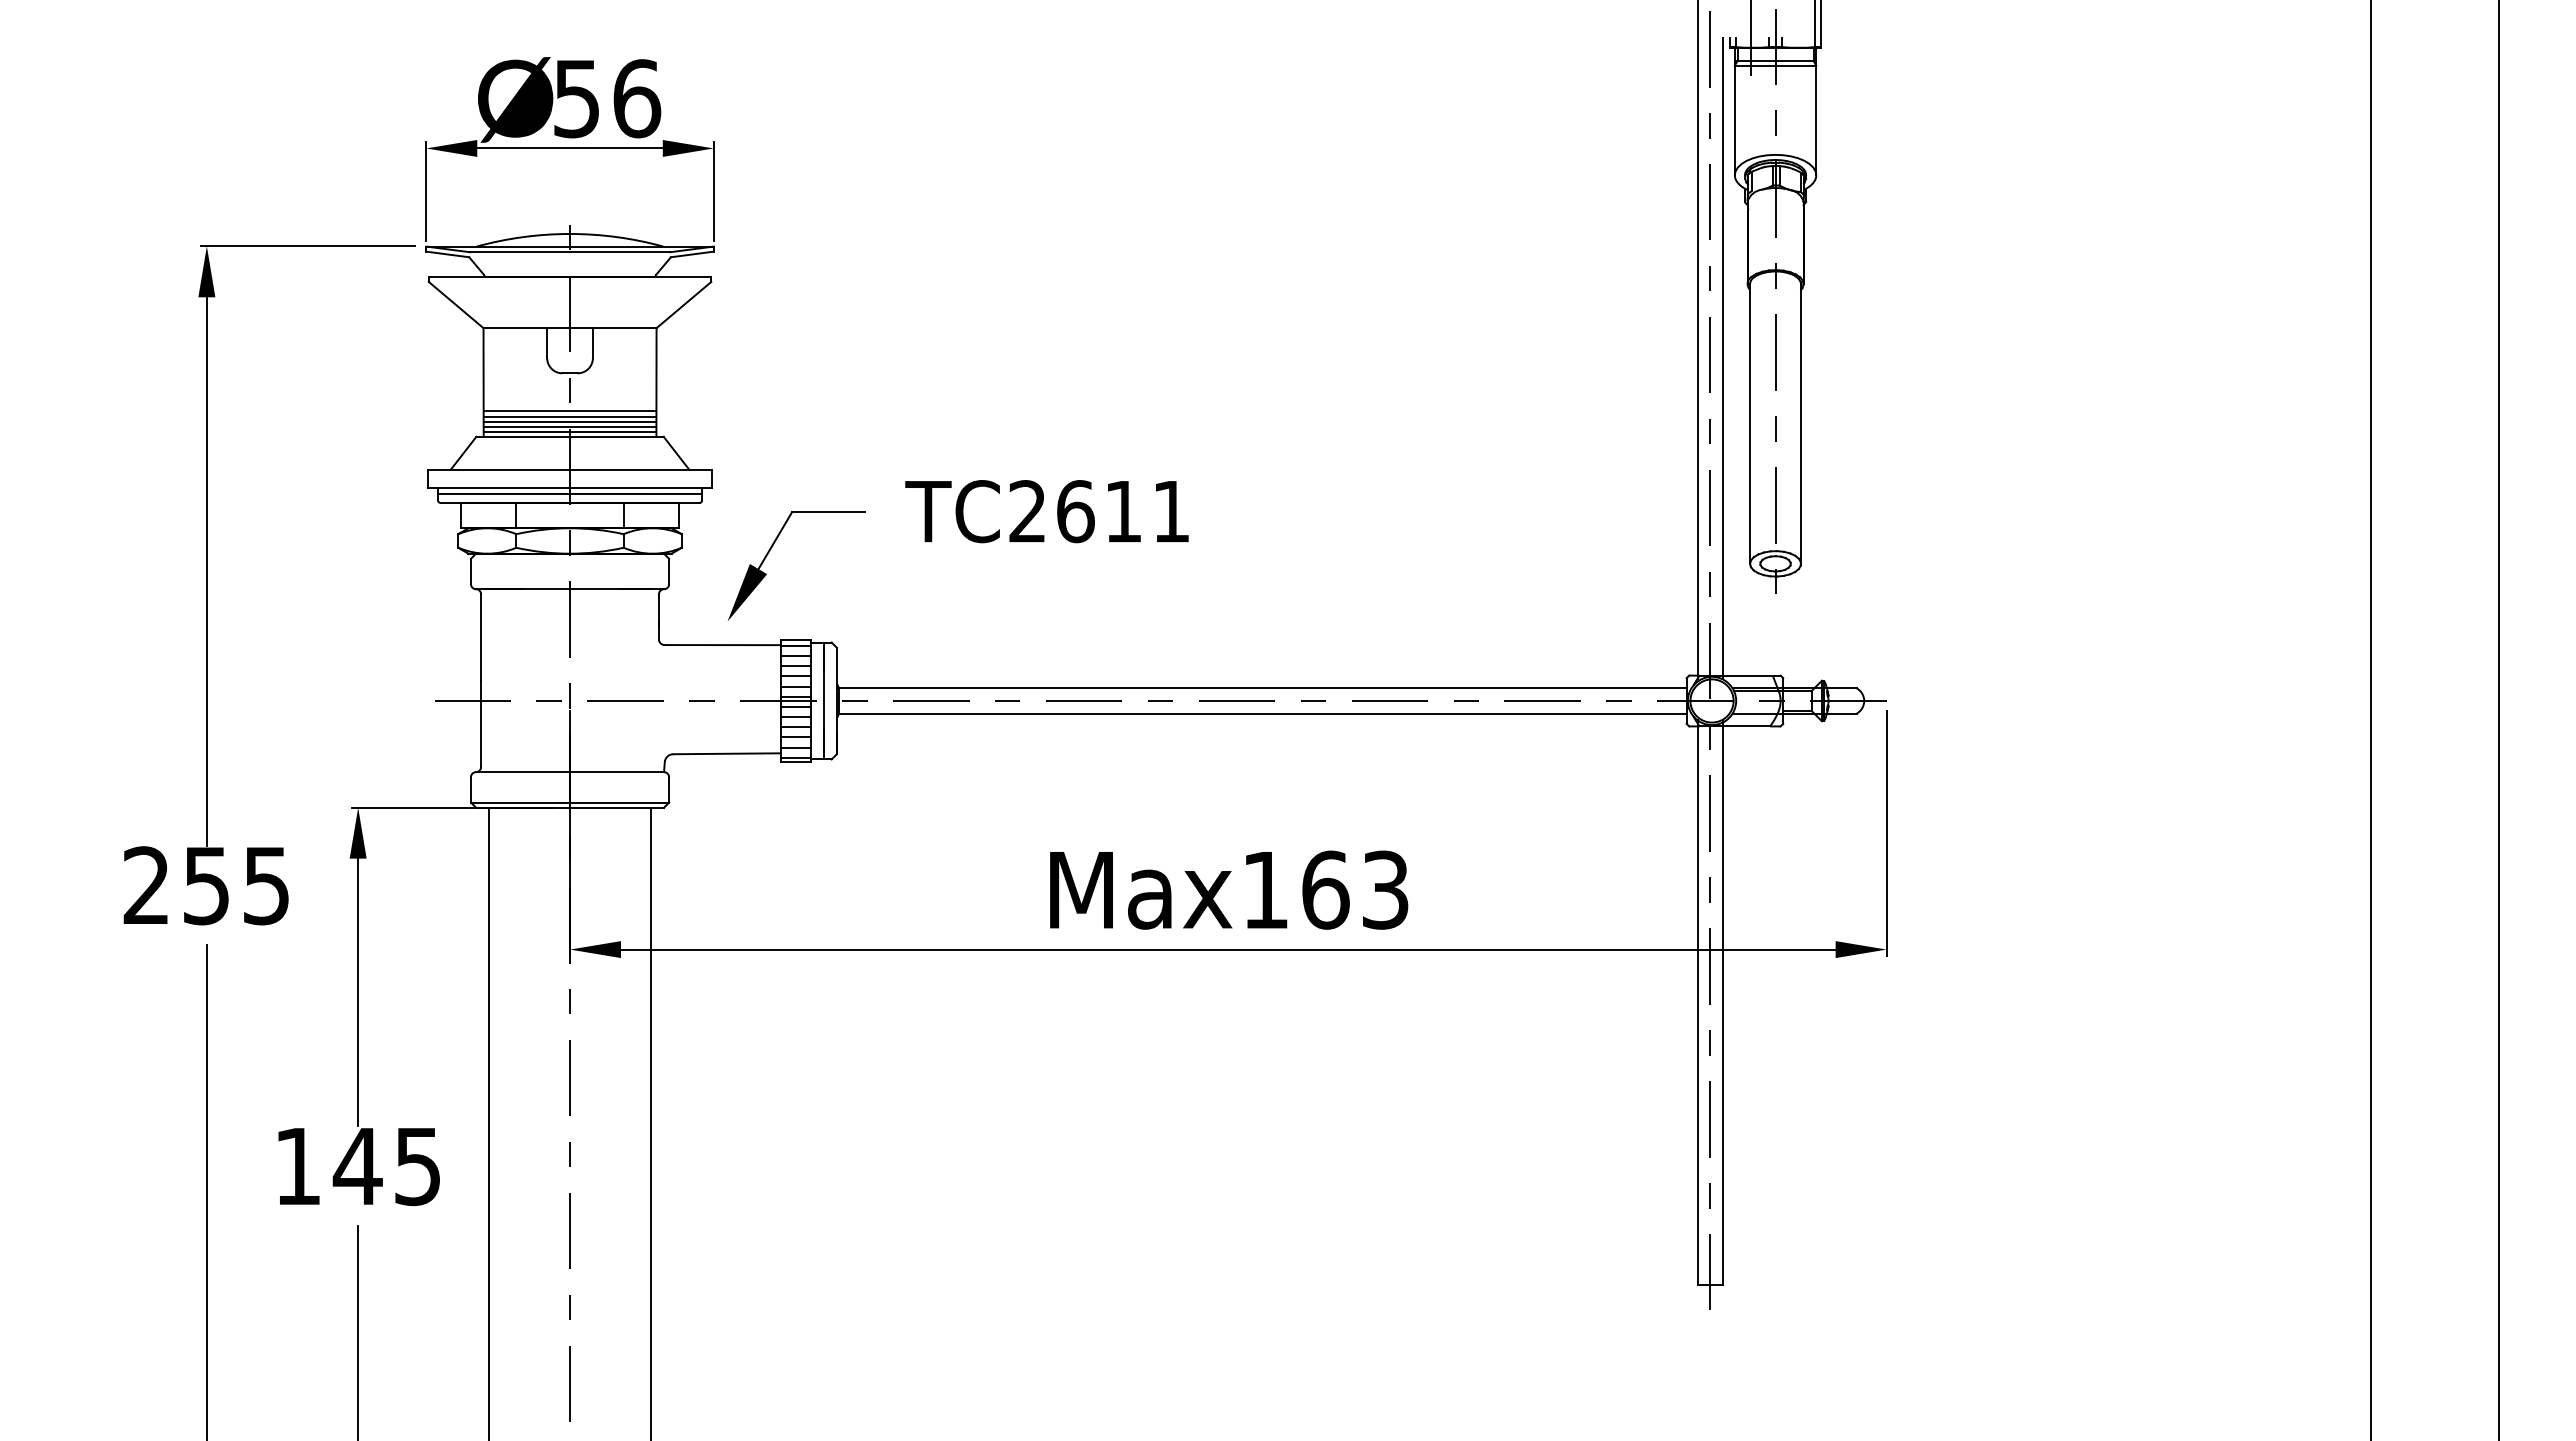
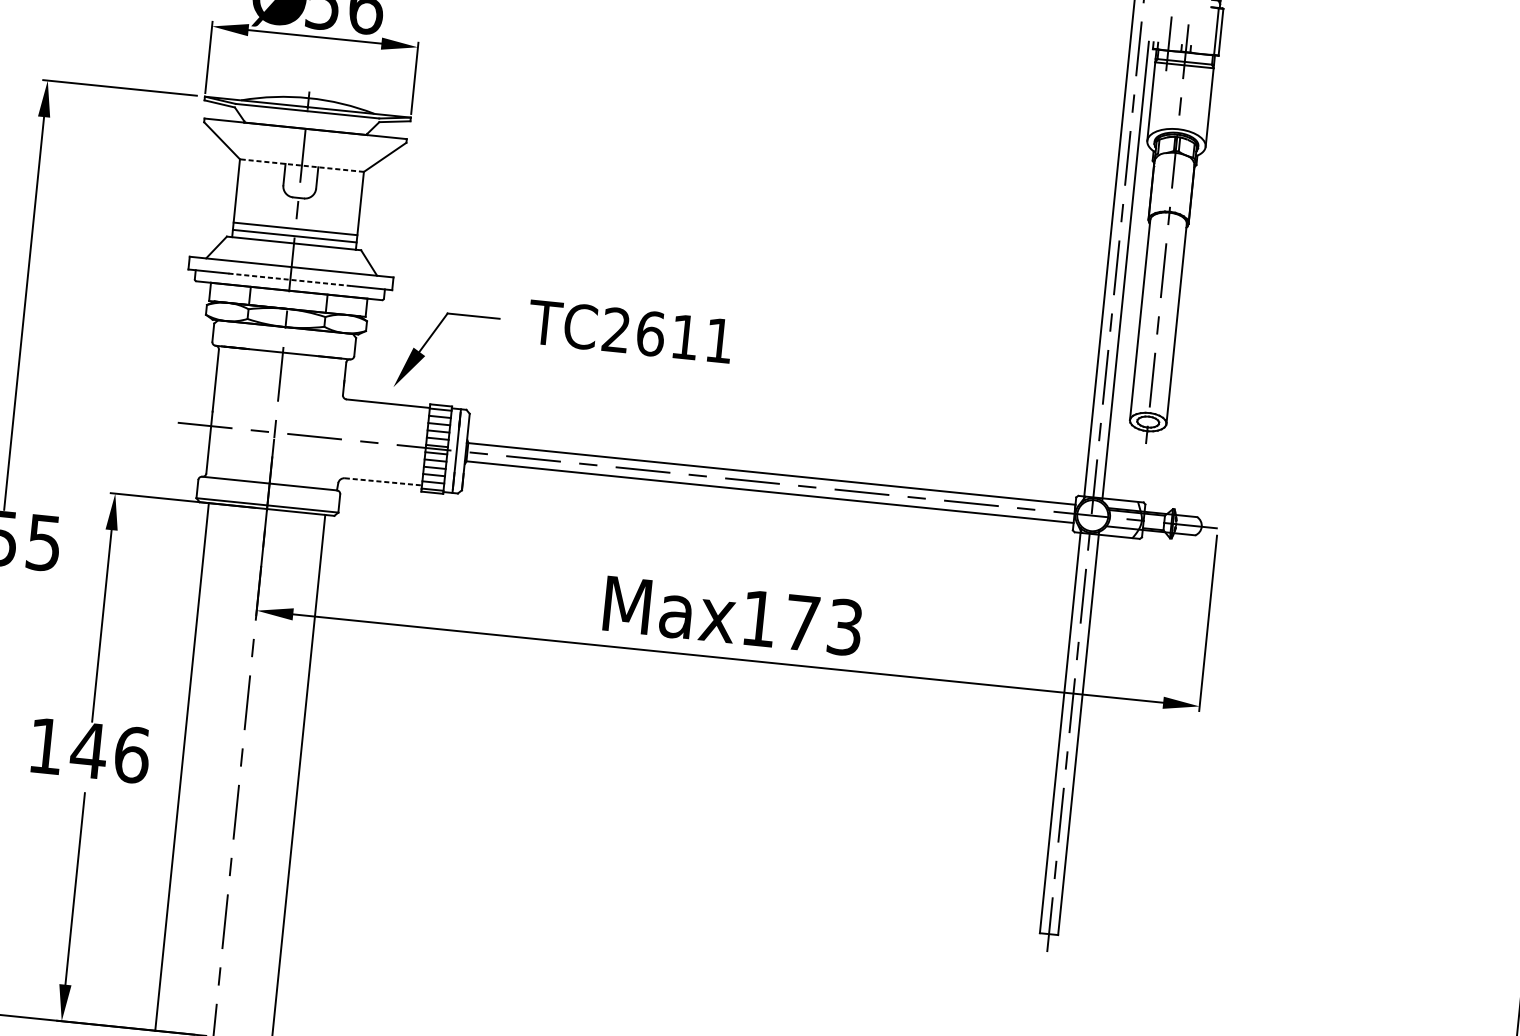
line: (570, 328) -> (302, 165), solid -> dashed
line: (569, 411) -> (295, 225), removed
line: (569, 421) -> (294, 232), removed
line: (569, 431) -> (294, 239), removed
line: (570, 487) -> (290, 279), solid -> dashed
line: (569, 494) -> (289, 284), removed
line: (727, 753) -> (383, 481), solid -> dashed
text: (1325, 889) -> (802, 622), Max163 -> Max173
text: (418, 1166) -> (132, 755), 145 -> 146

